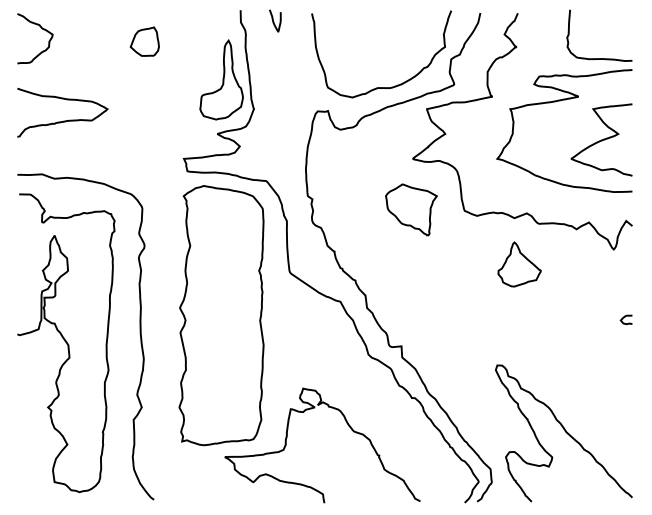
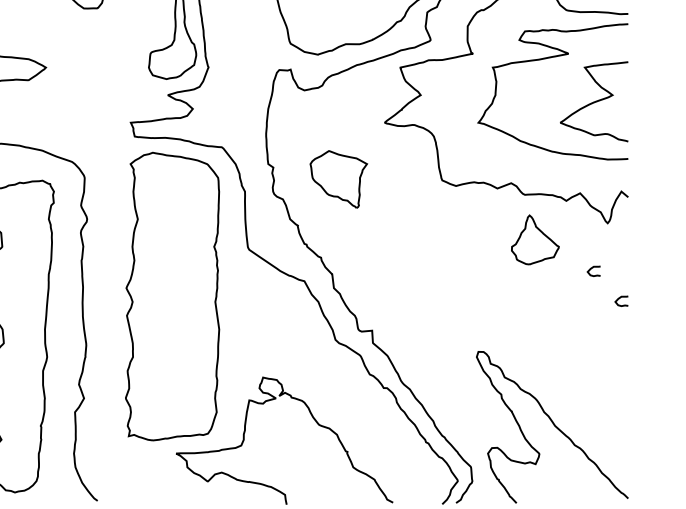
part: (411, 209) -> (338, 178), moved
part: (519, 264) -> (535, 239), moved
curve: (599, 291) -> (591, 269), added

